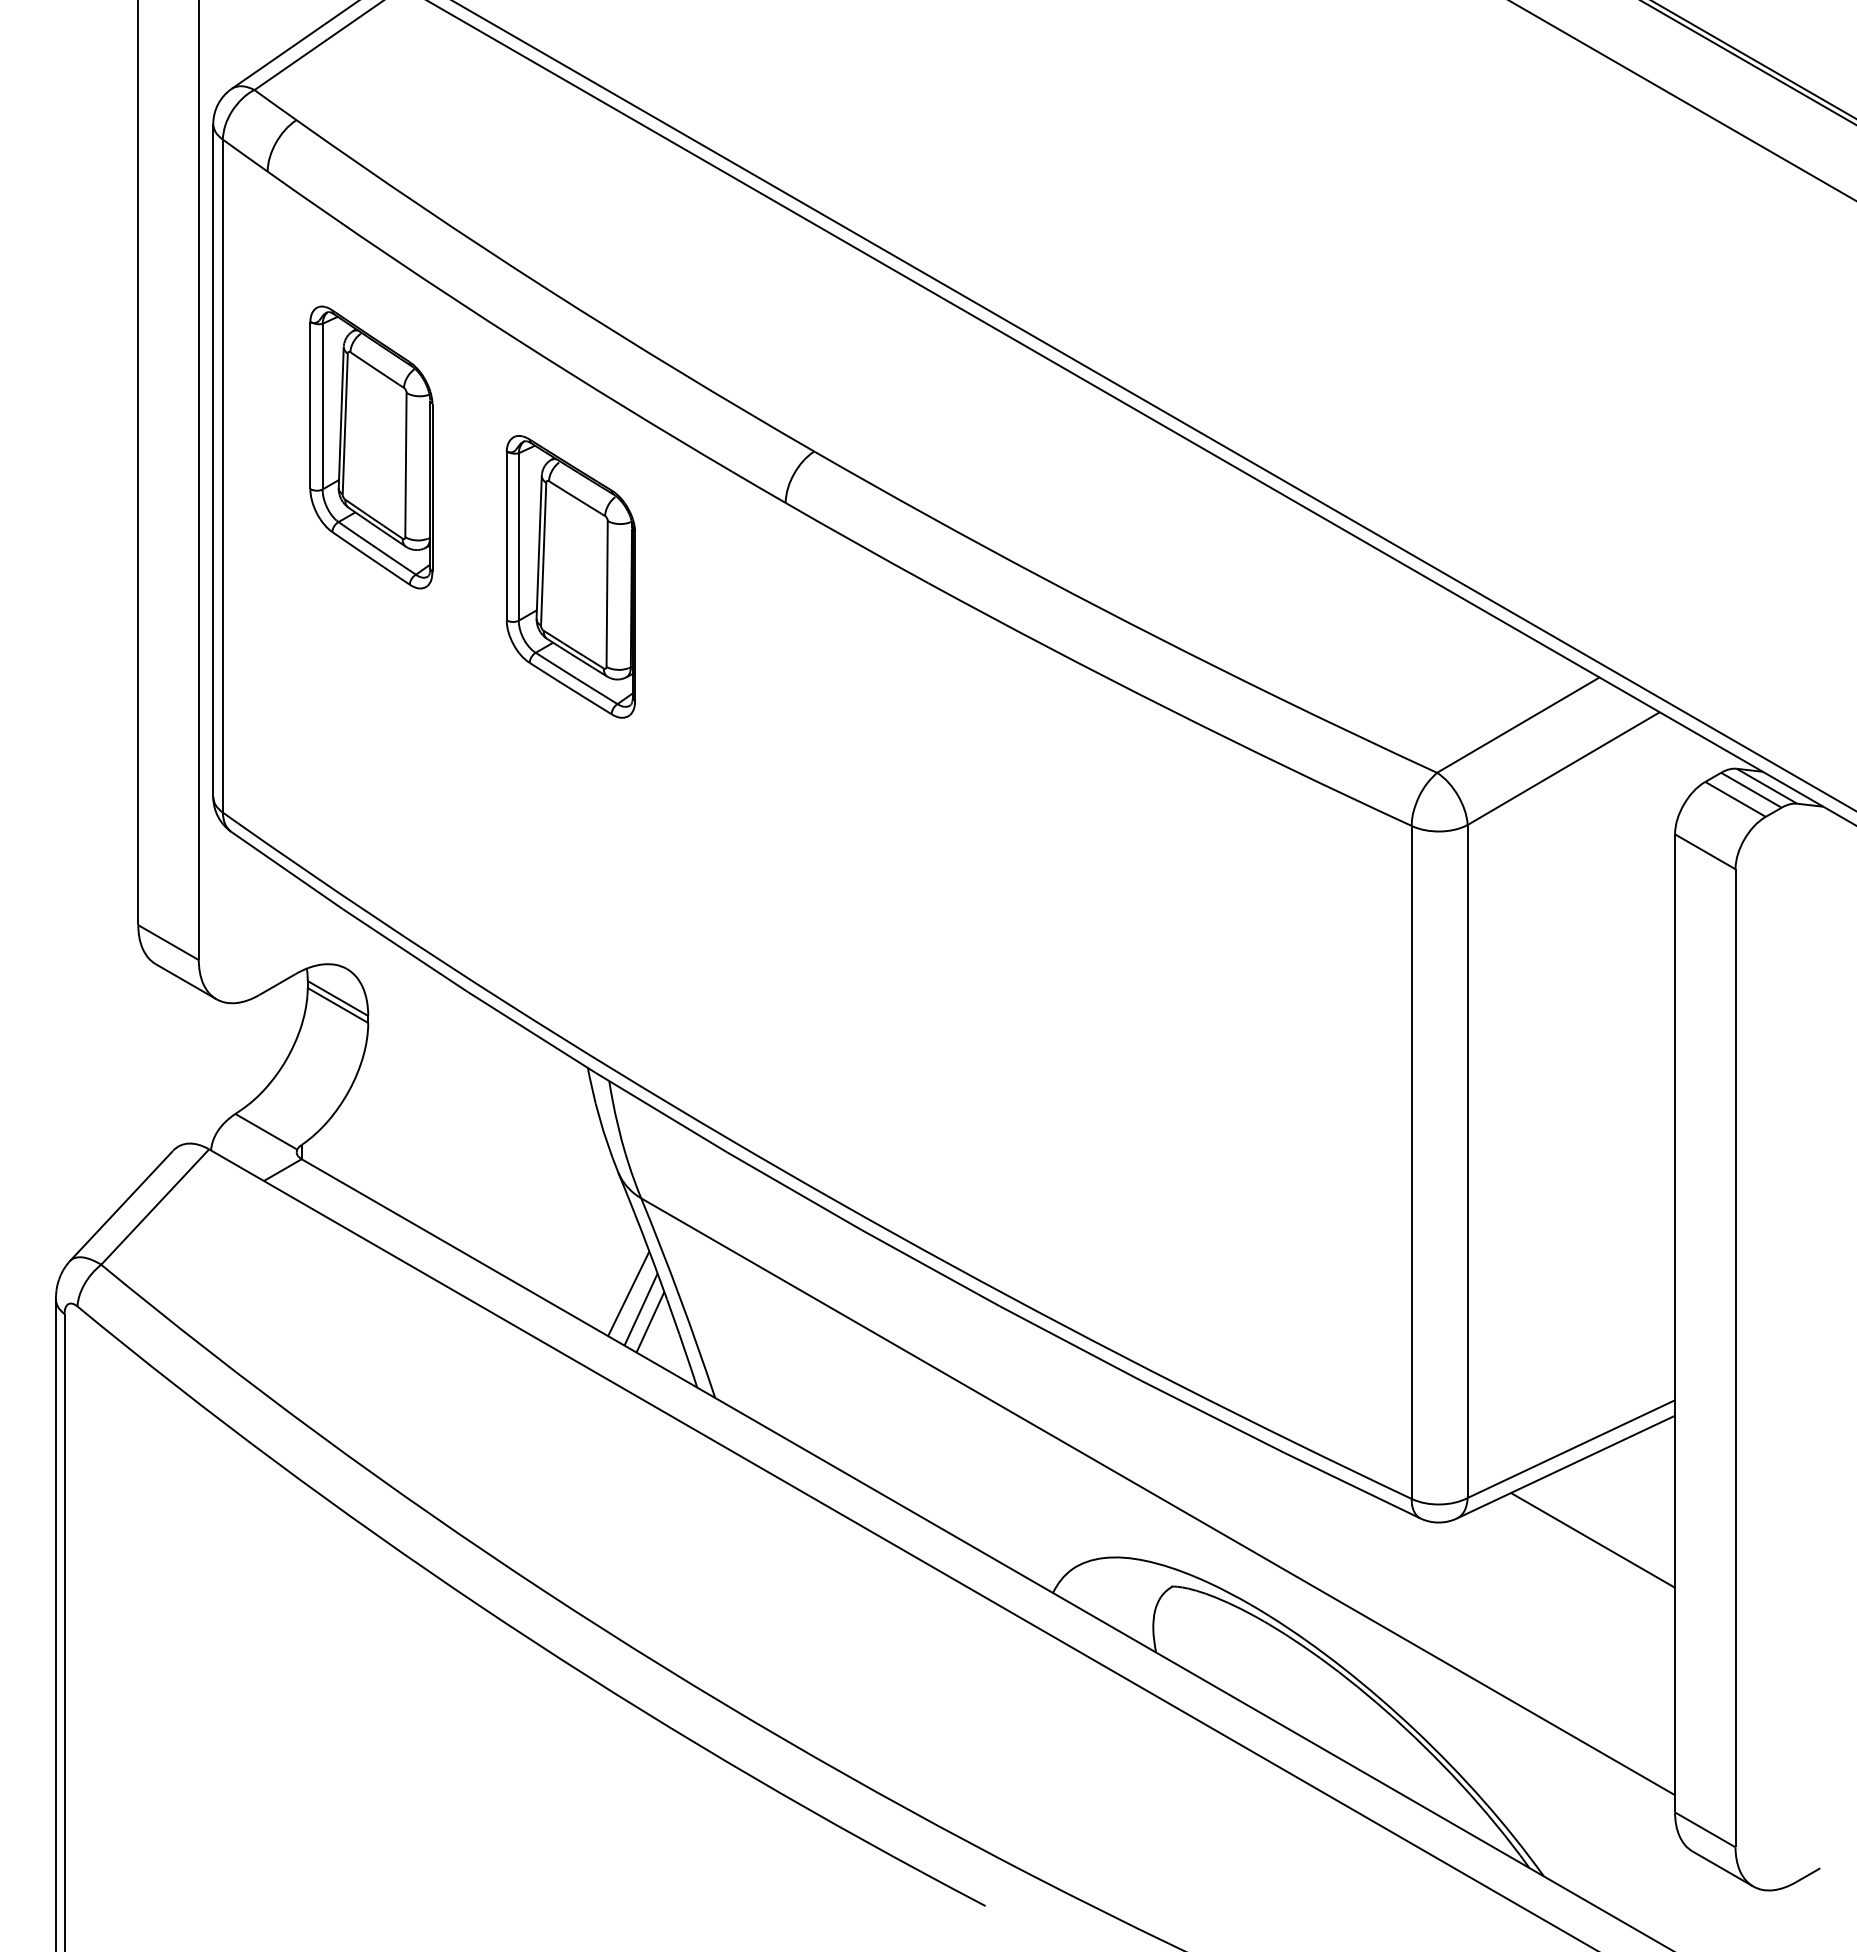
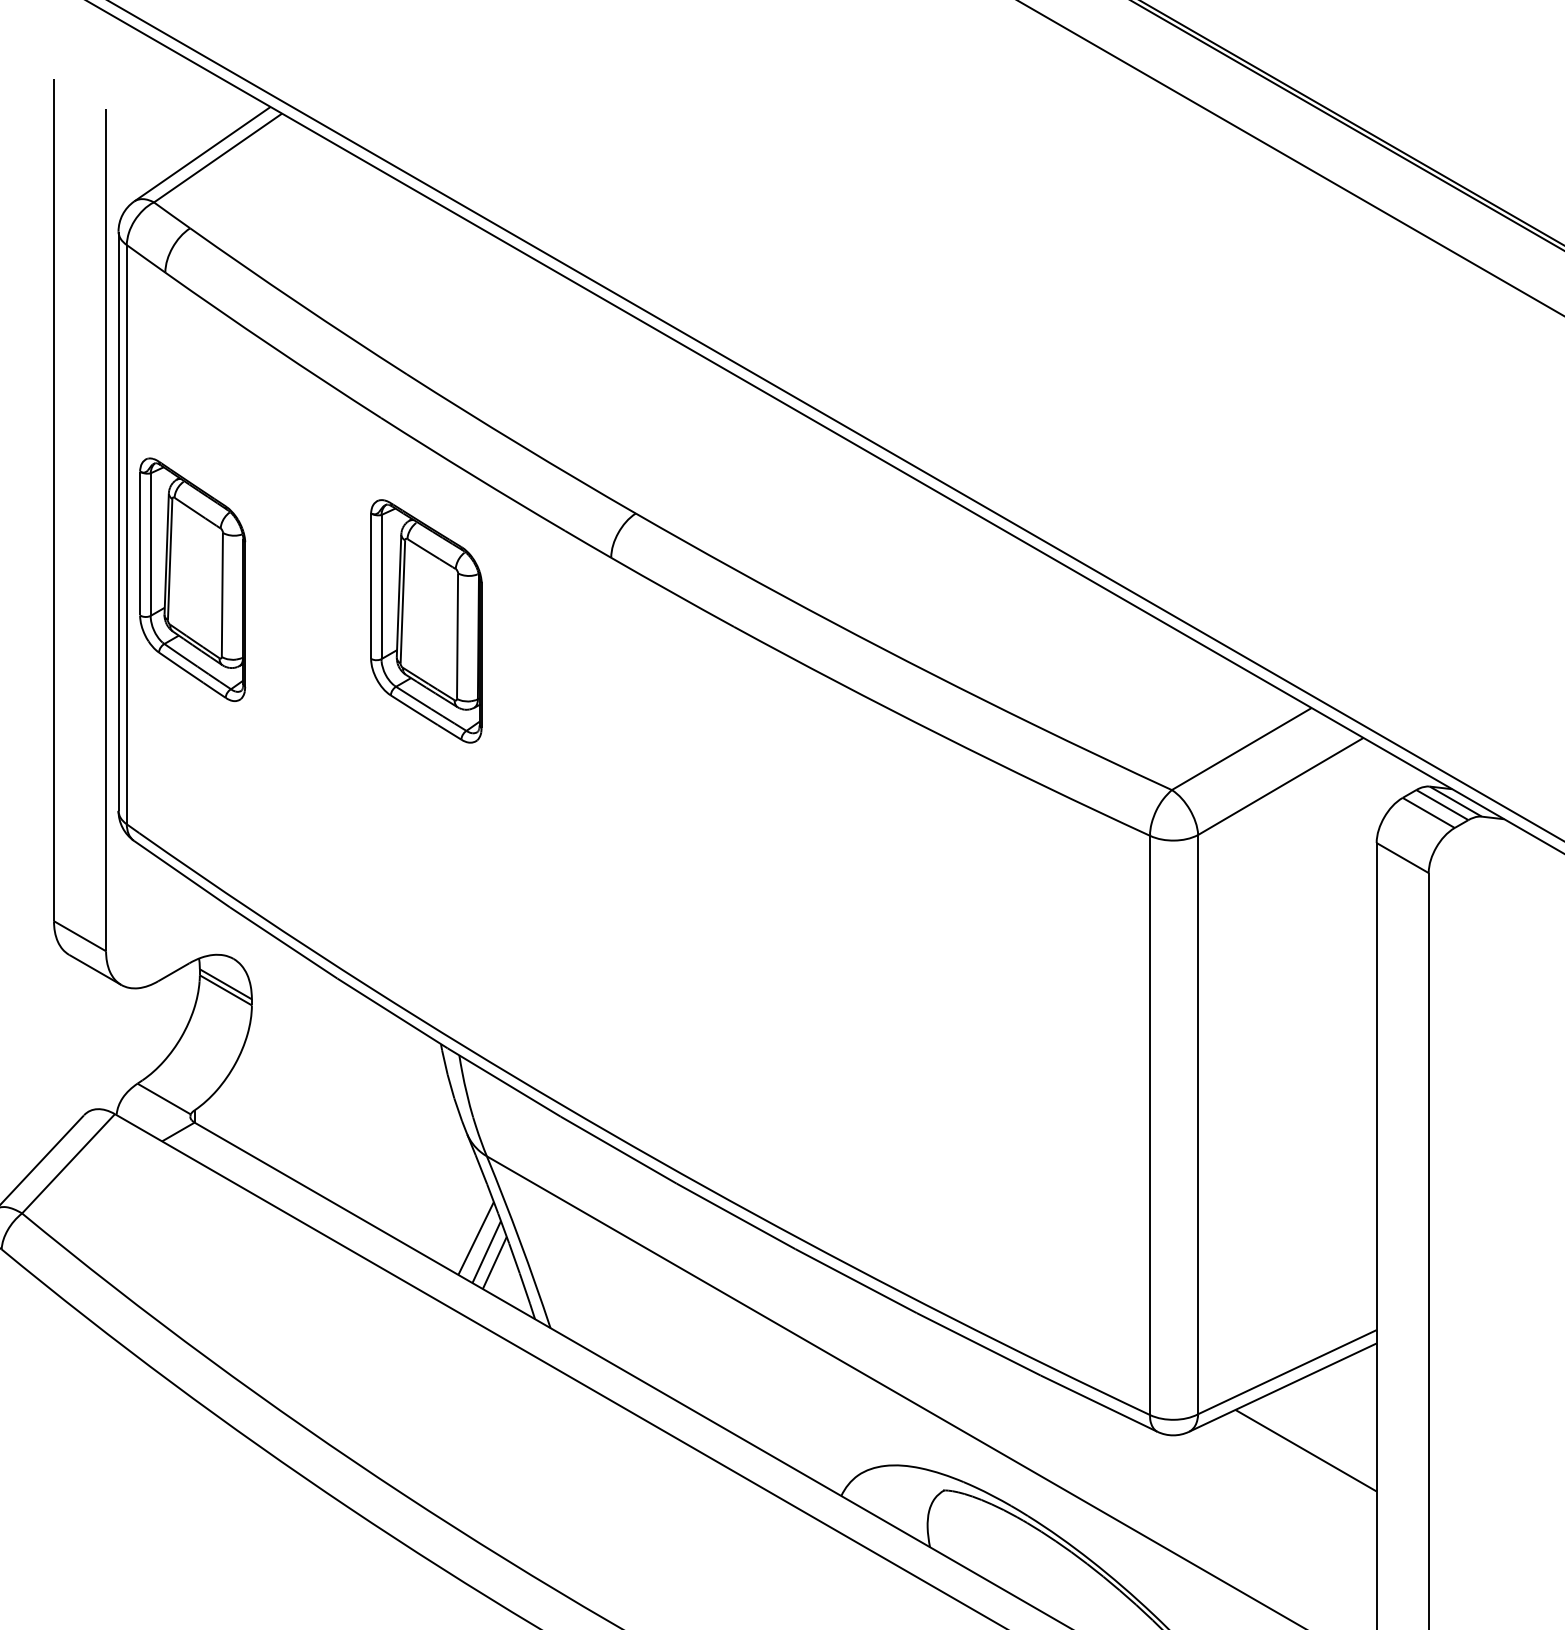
part: (371, 447) -> (192, 579), moved

